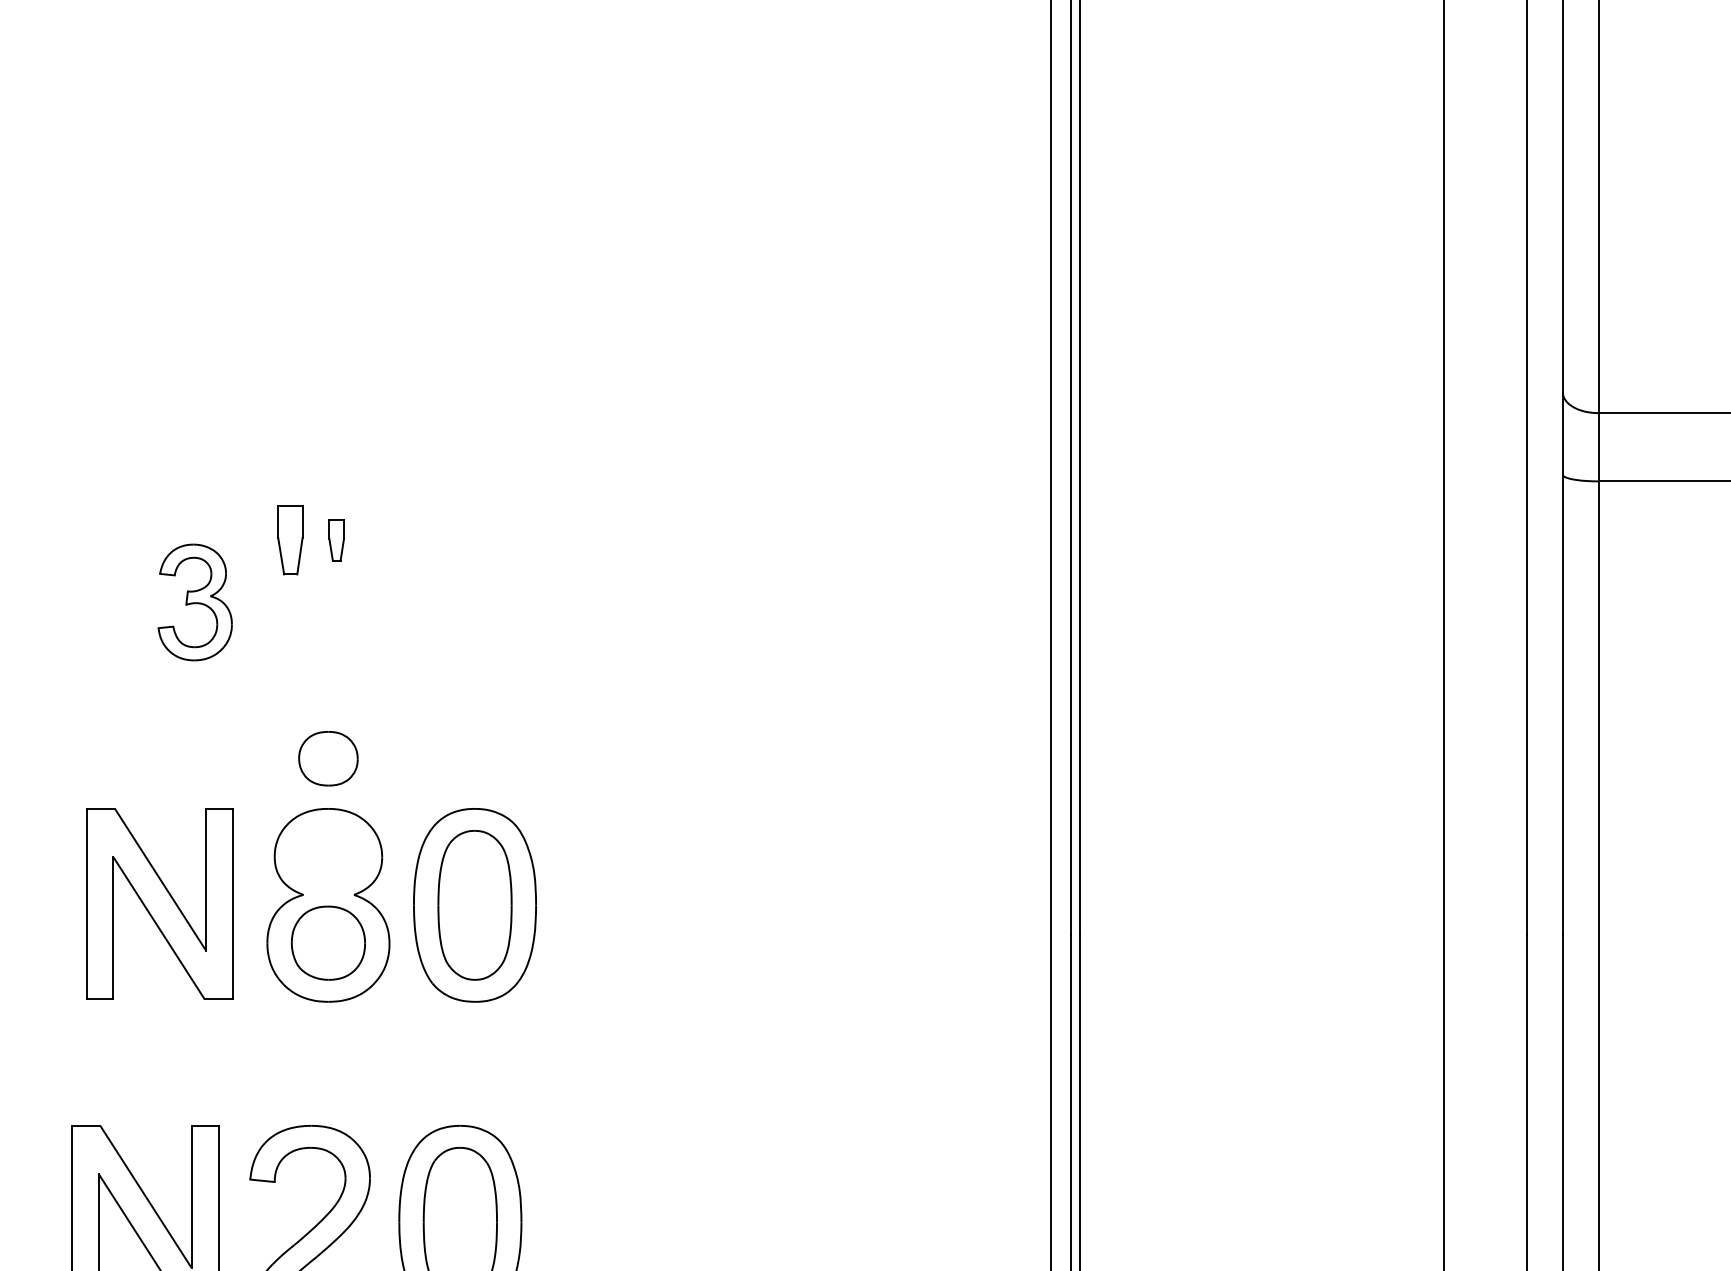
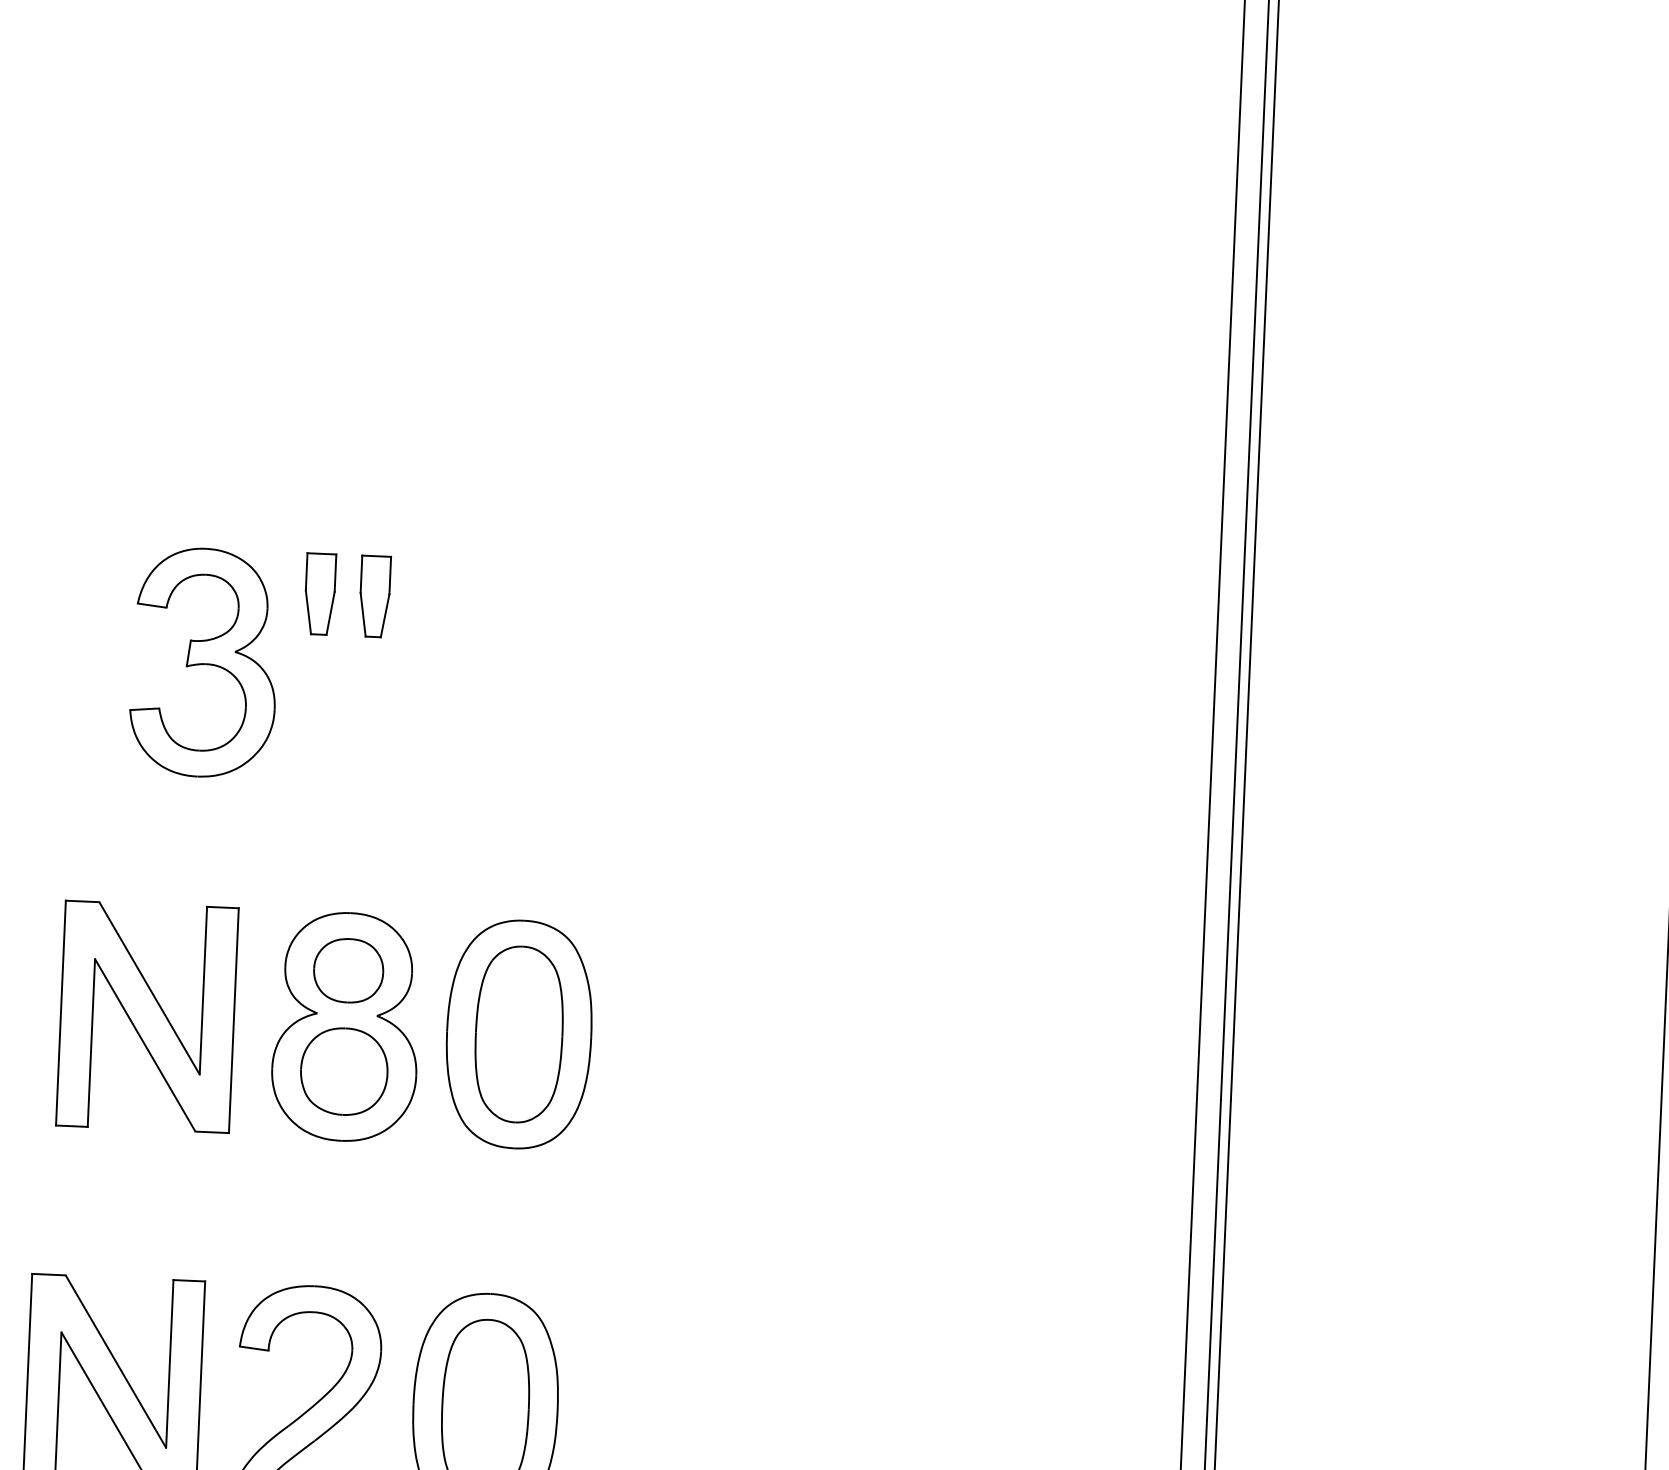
part: (336, 540) -> (374, 596), size x1.67
part: (195, 602) -> (204, 662), size x1.67
part: (328, 758) -> (348, 970), moved

